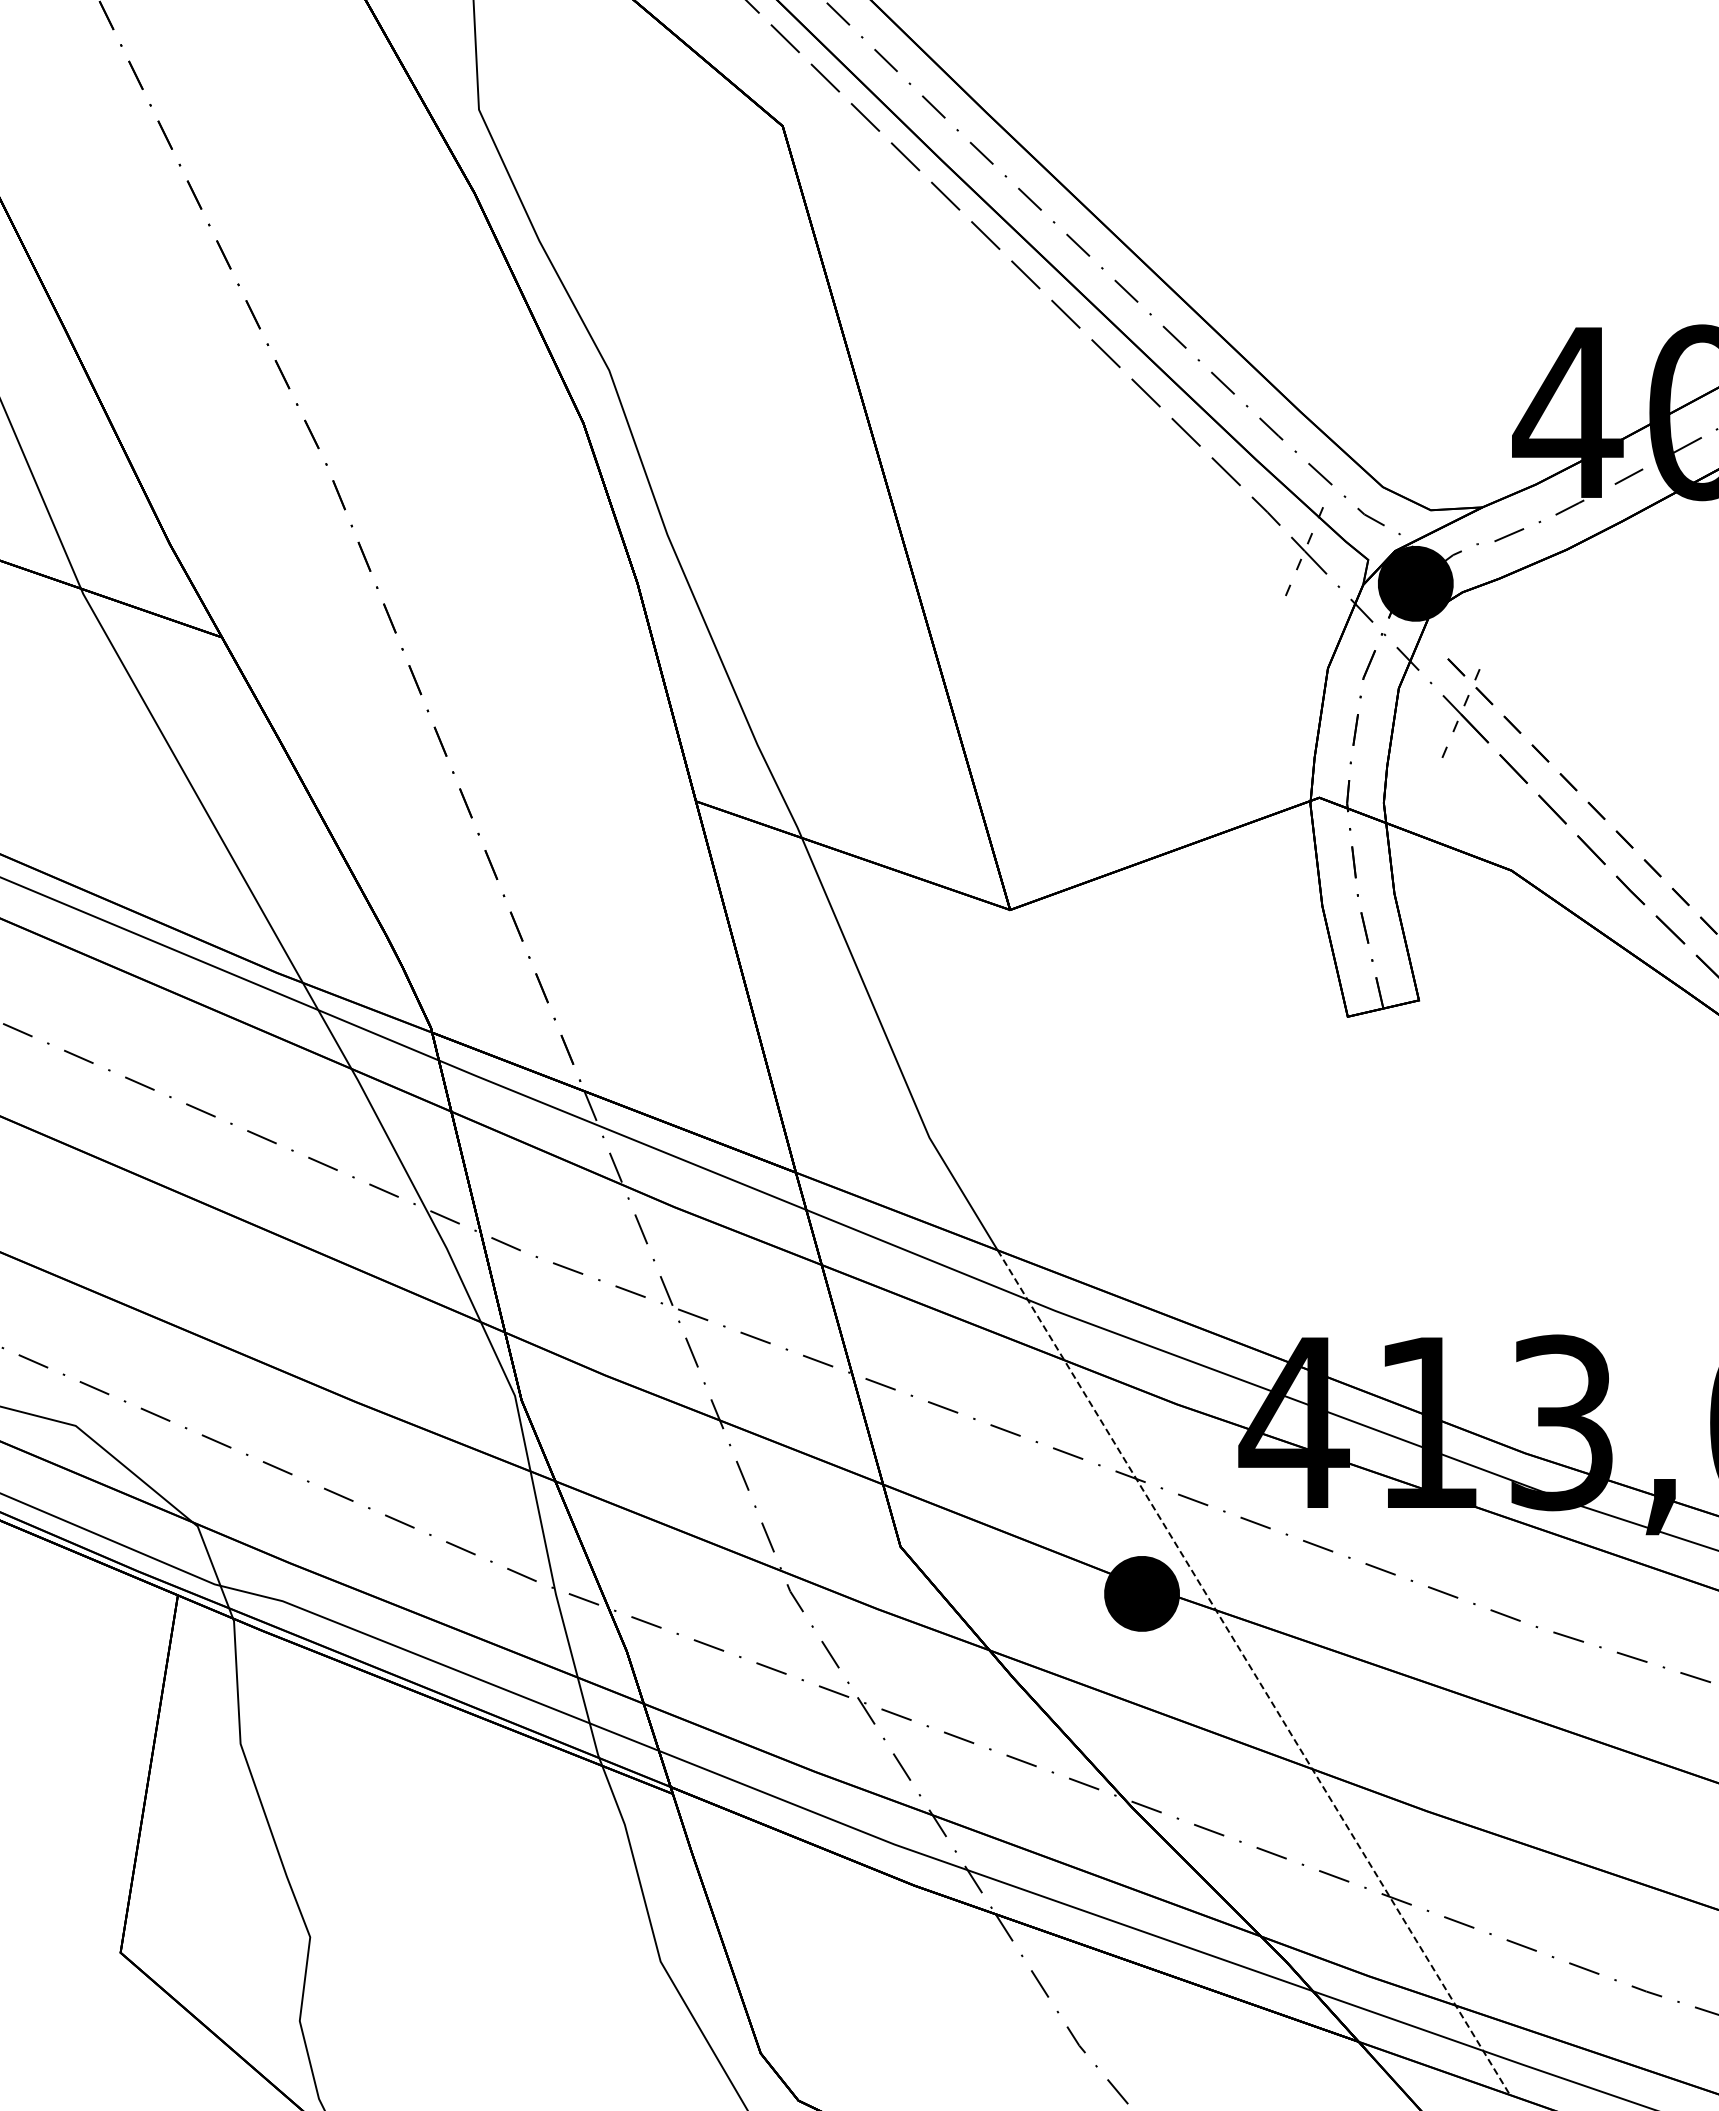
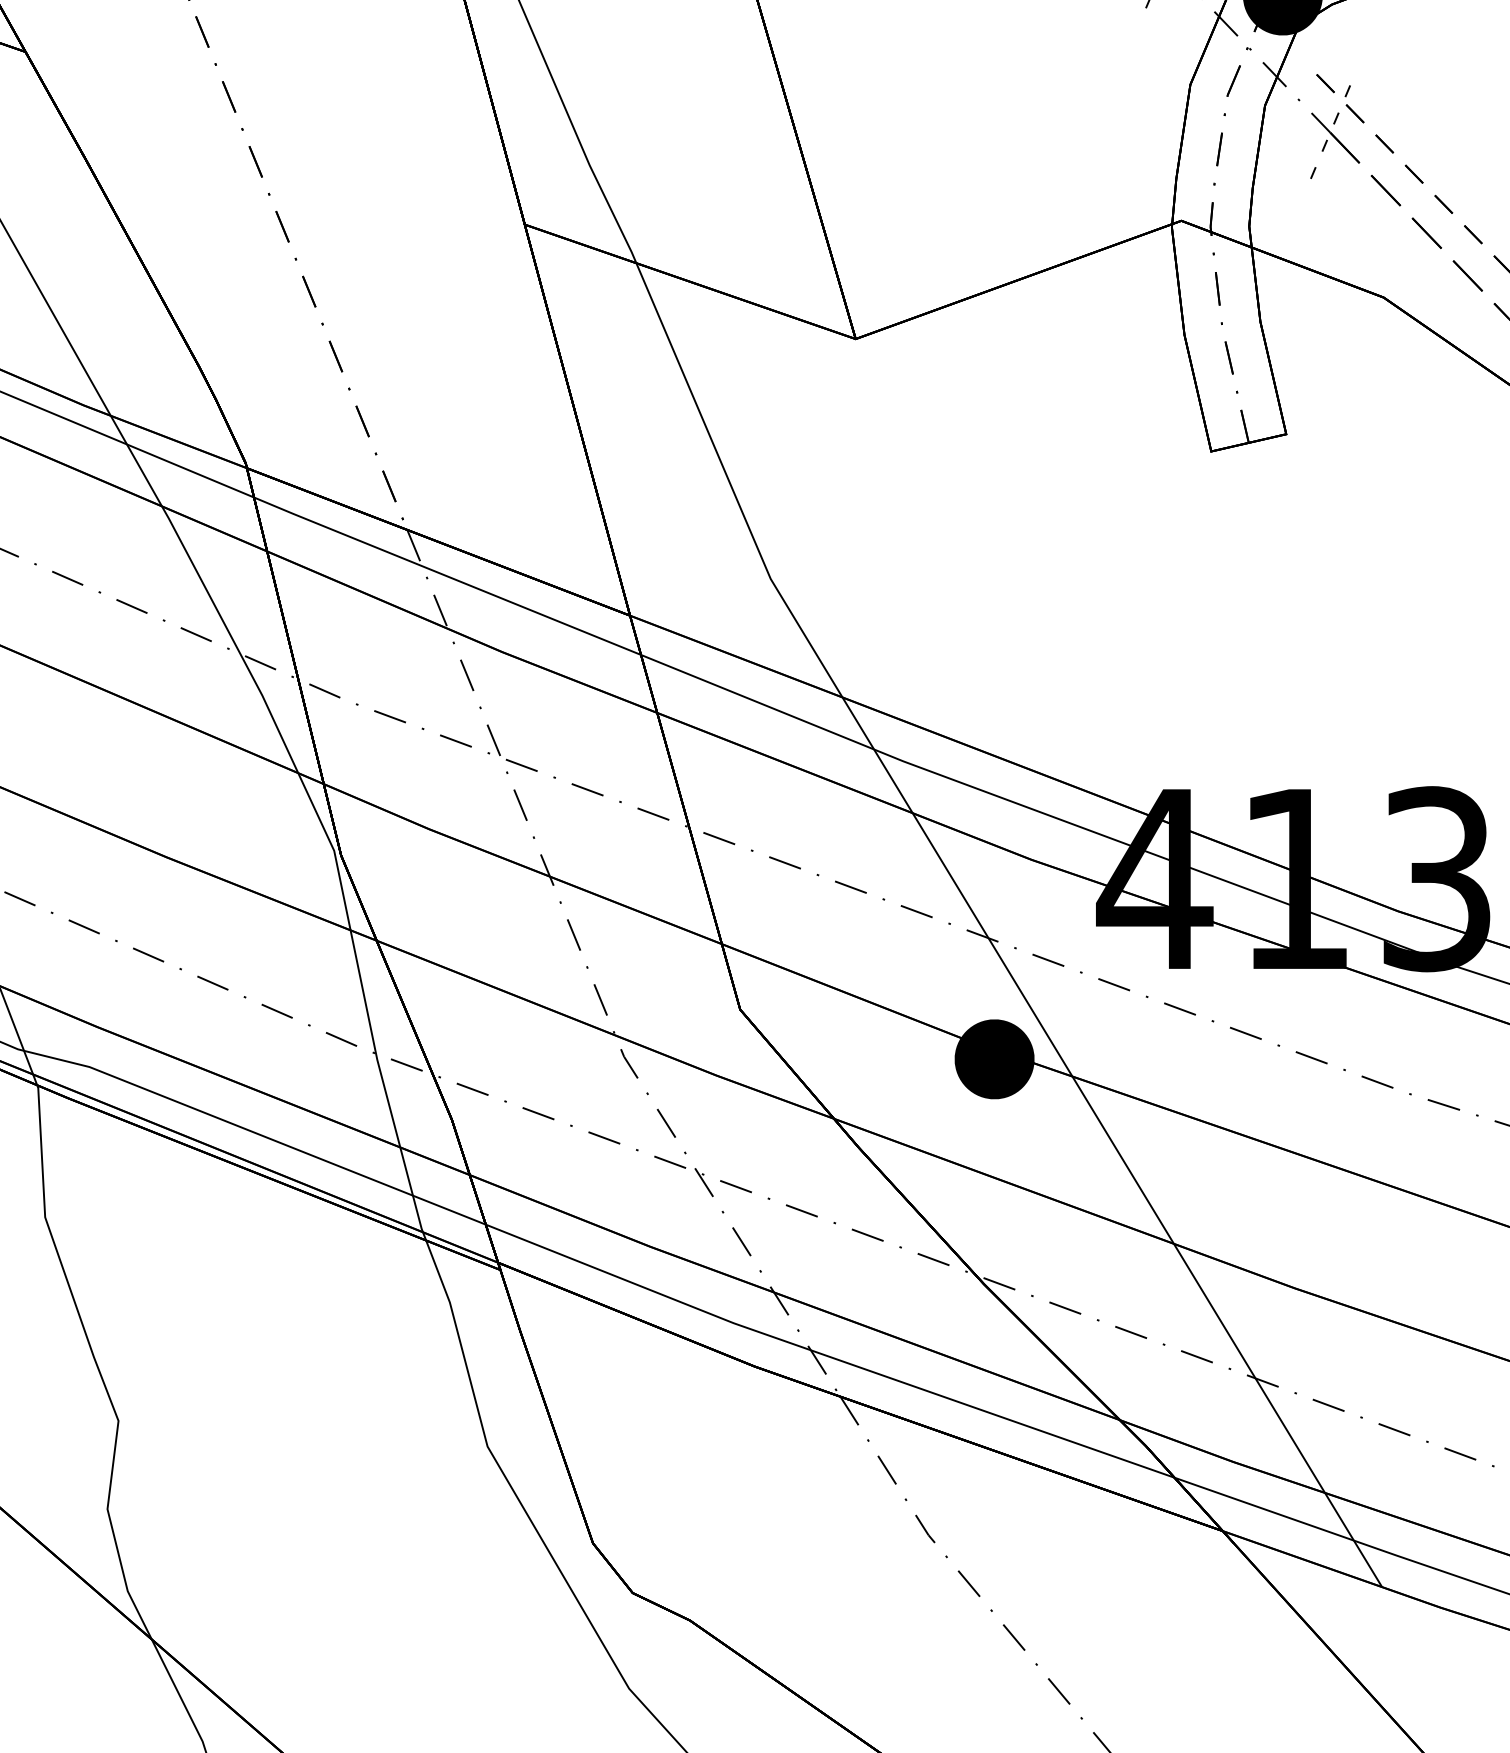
line: (1253, 1672) -> (1111, 1142), dashed -> solid

